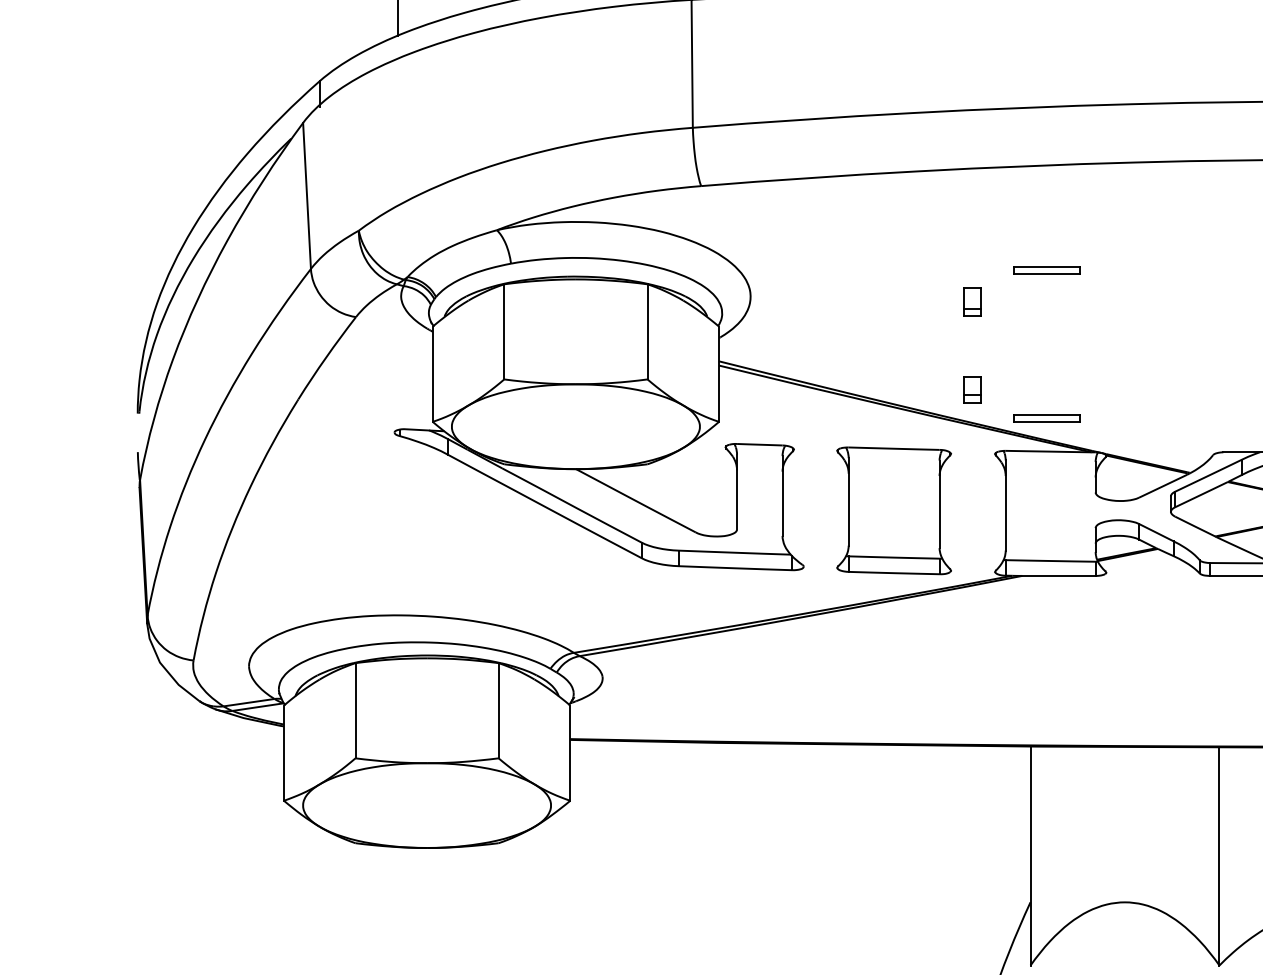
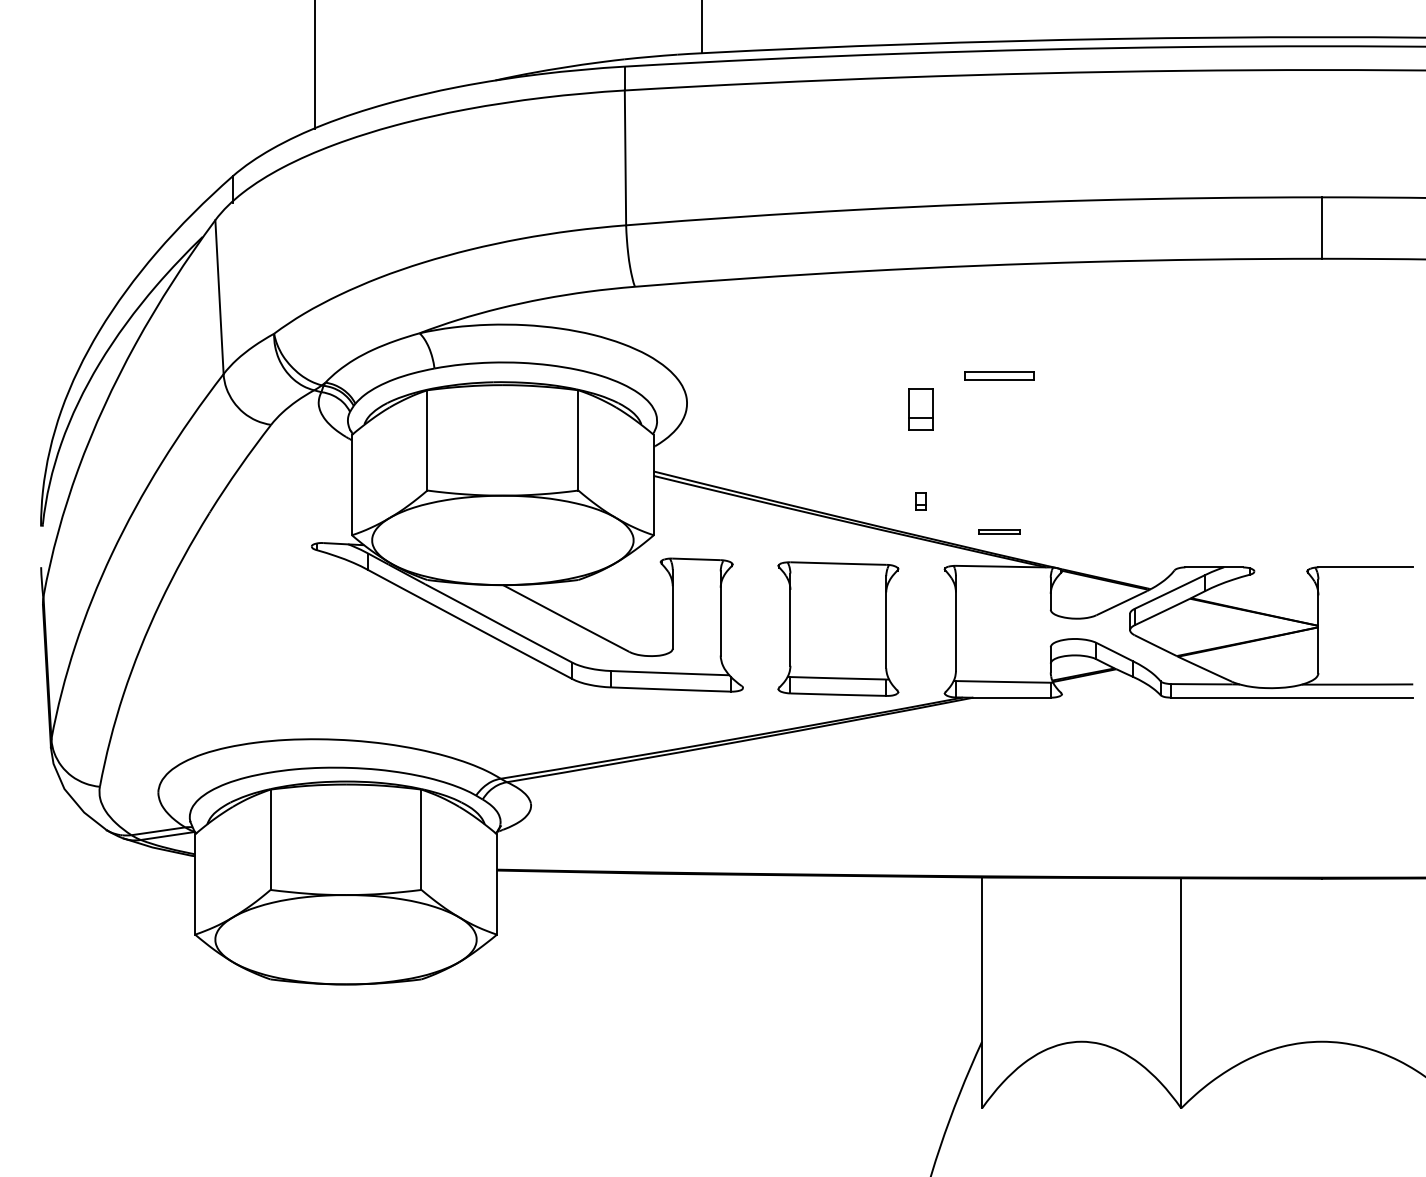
part: (972, 302) -> (920, 409), size x1.4
part: (972, 389) -> (920, 501), size x0.6
part: (1047, 418) -> (999, 531), size x0.6

